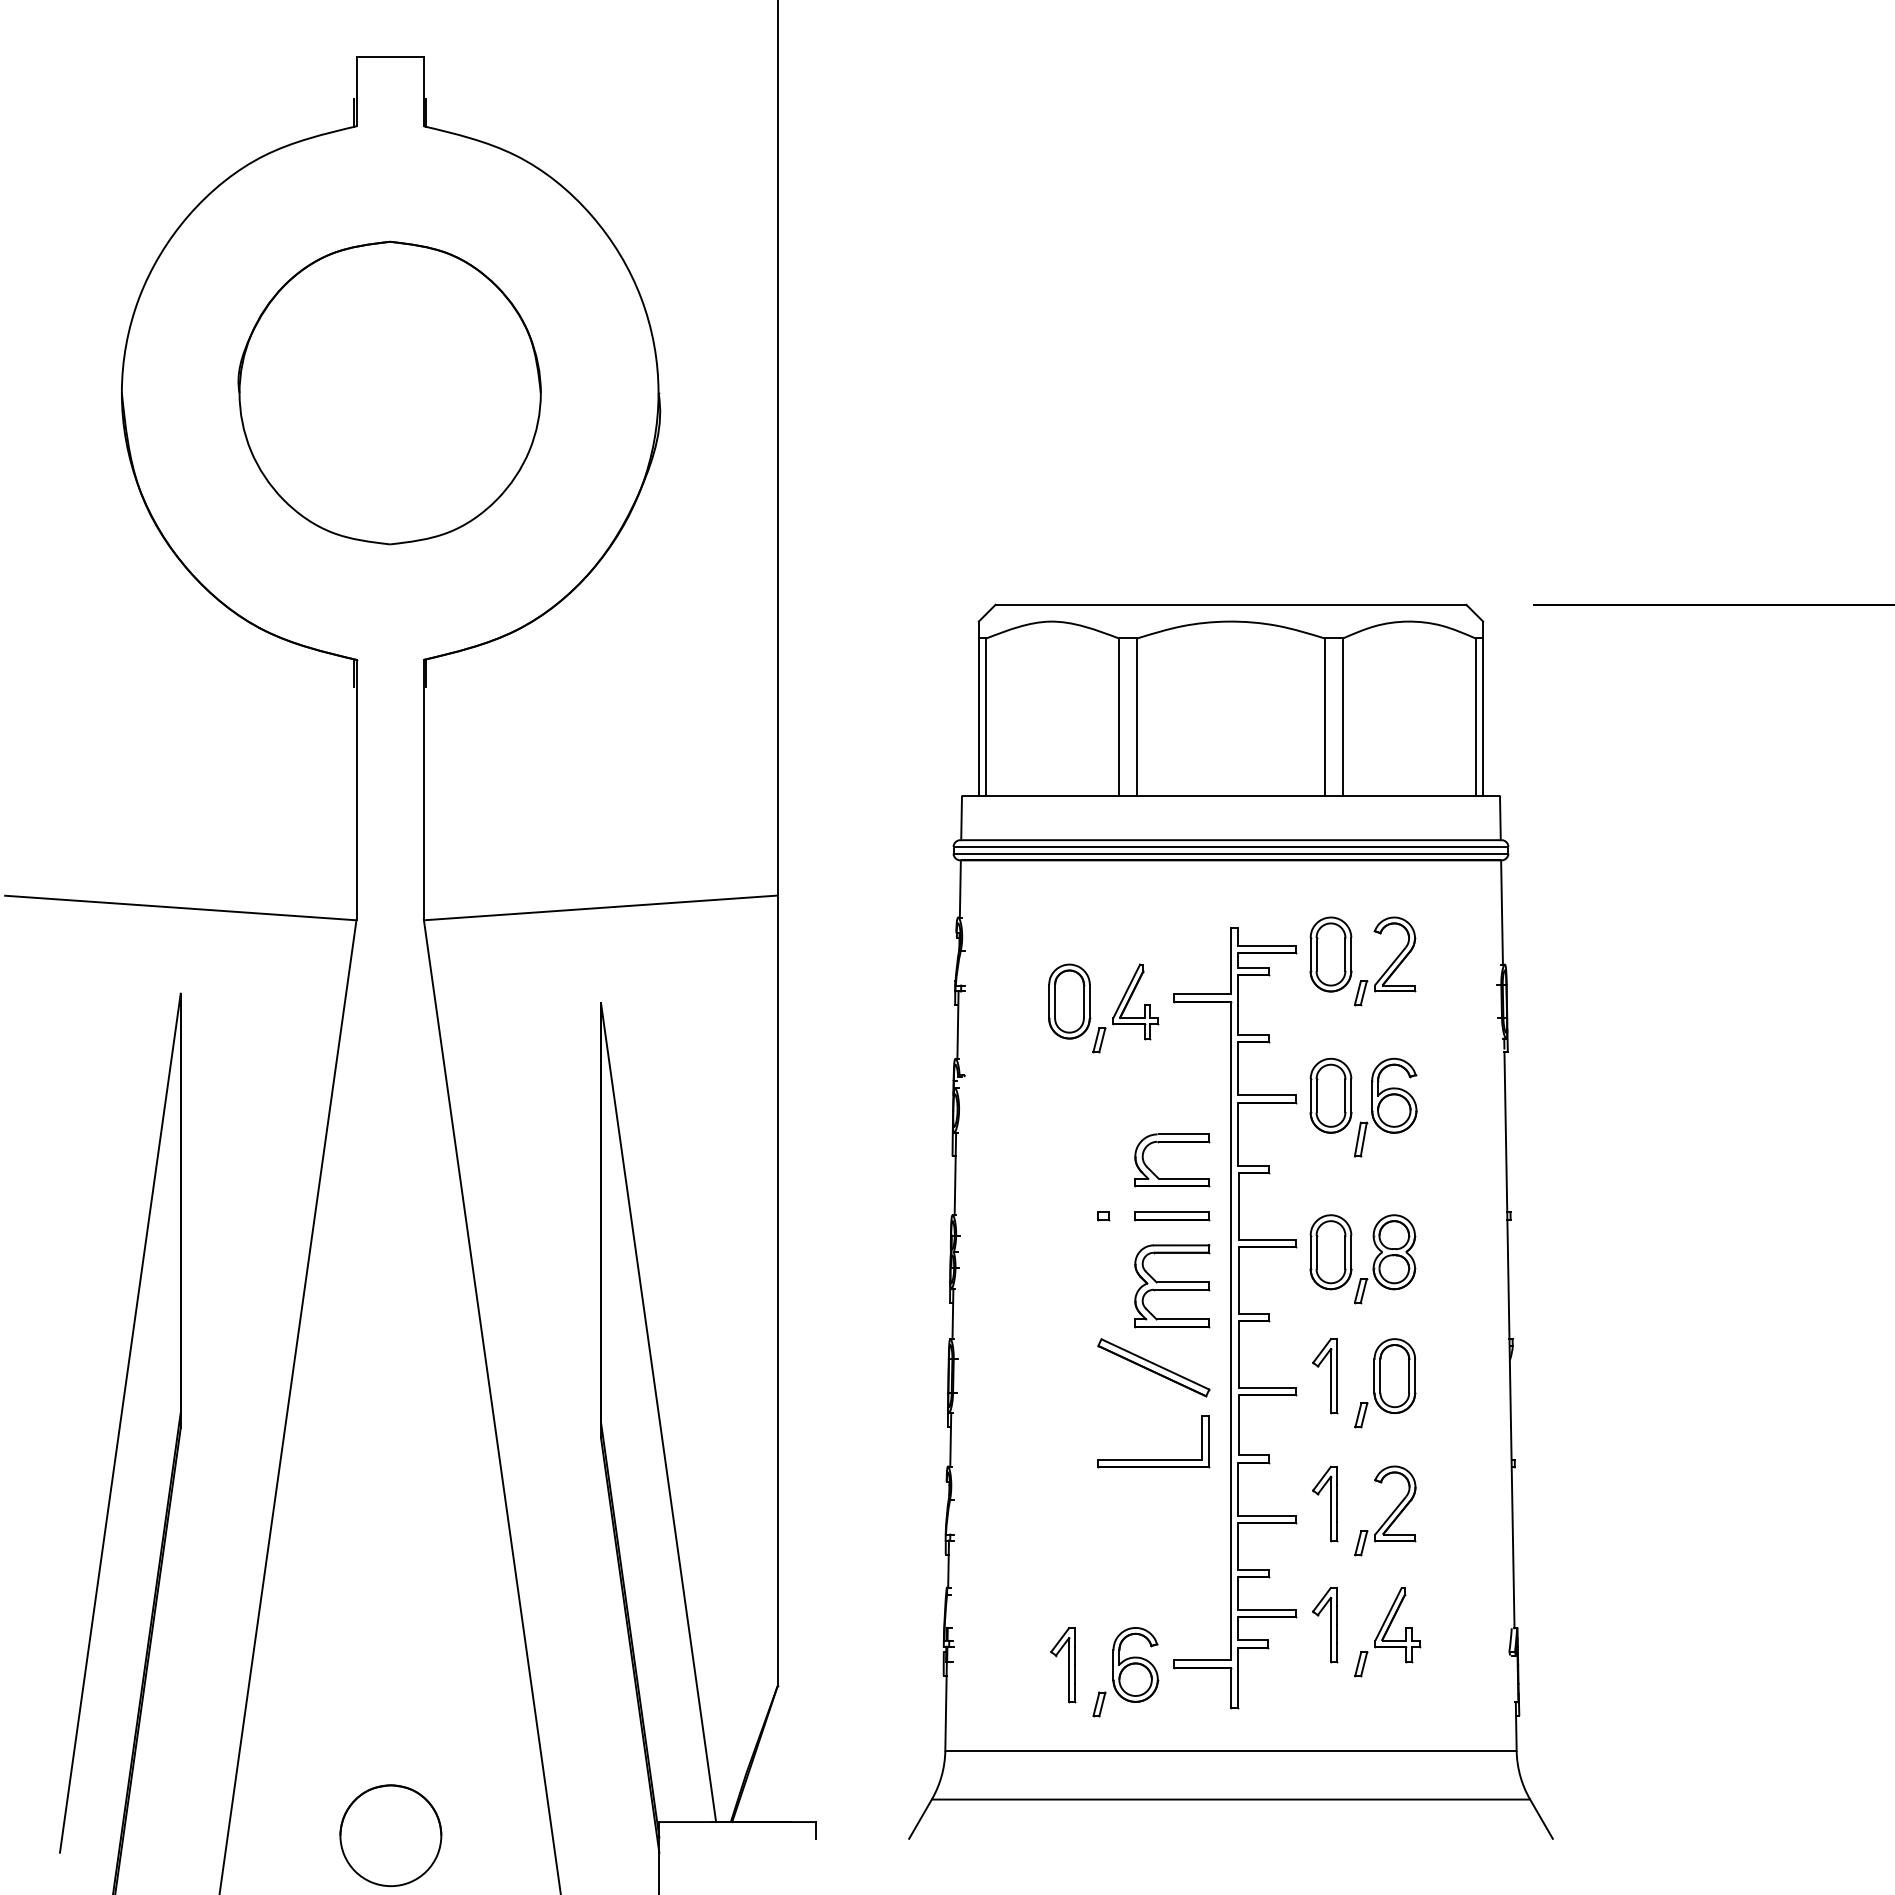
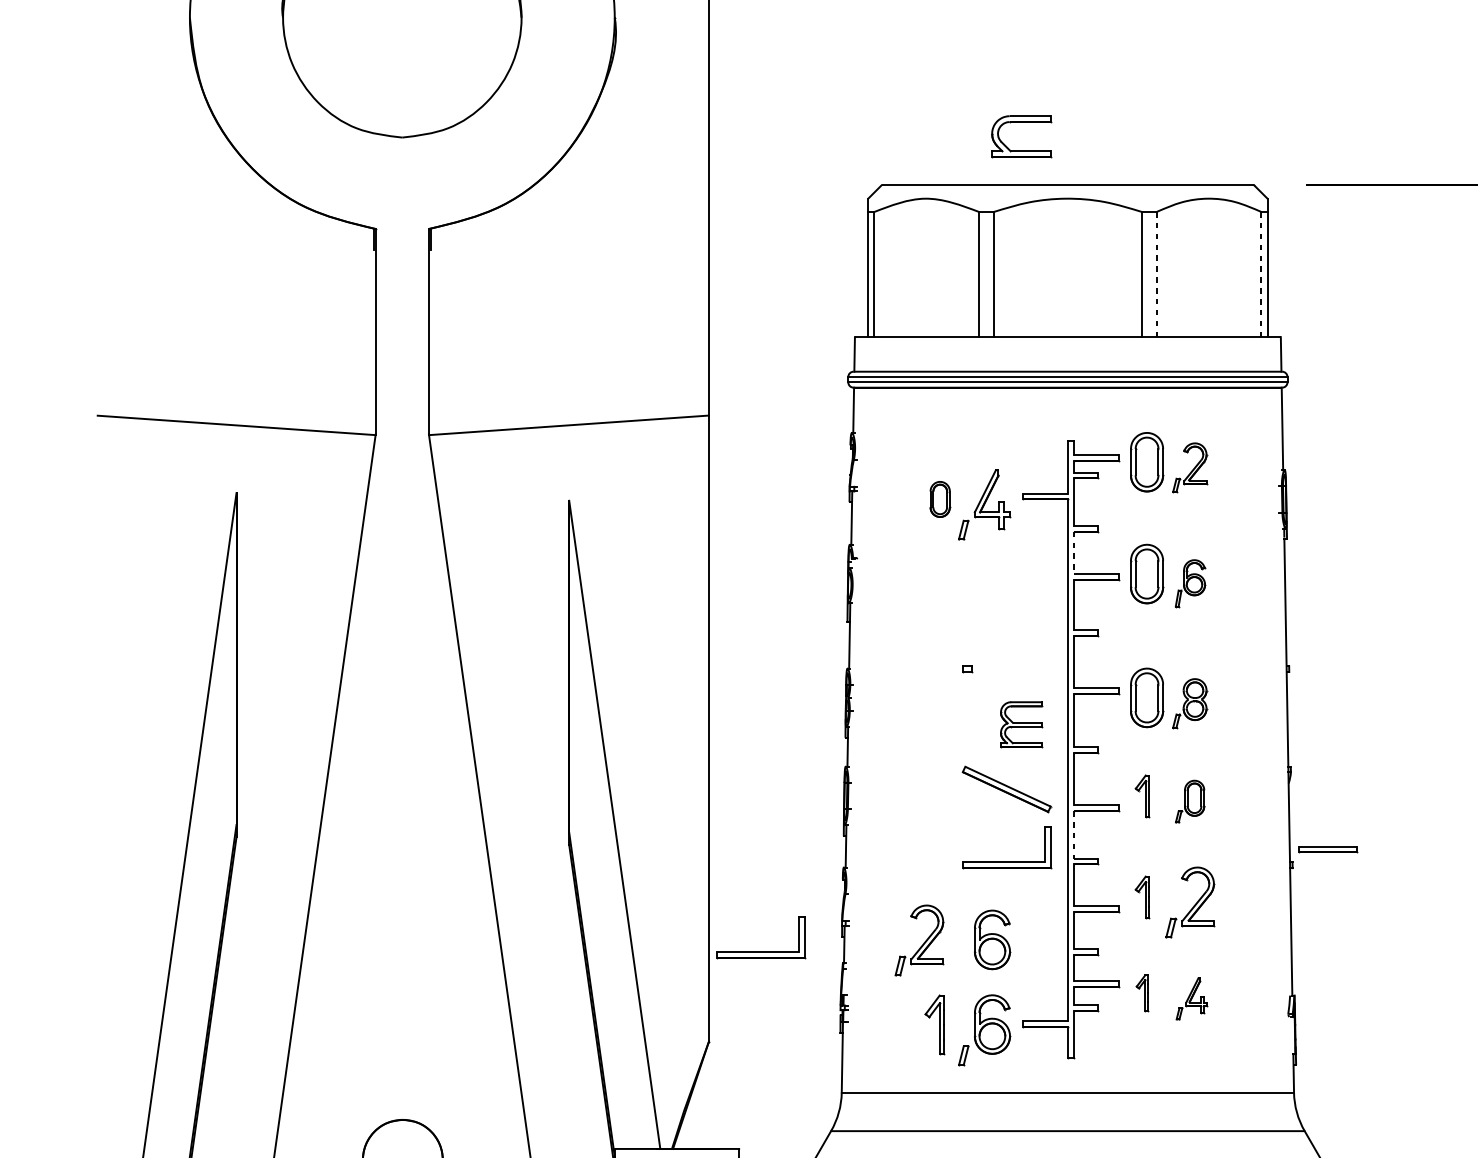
line: (1475, 716) -> (1261, 273), solid -> dashed
line: (1343, 717) -> (1156, 274), solid -> dashed
part: (1385, 961) -> (1190, 467), size x0.7
part: (1069, 1001) -> (940, 499), size x0.6
line: (1238, 1068) -> (1073, 552), solid -> dashed
part: (1385, 1107) -> (1190, 583), size x0.6
part: (1172, 1142) -> (1021, 122), moved
part: (1172, 1216) -> (1327, 850), moved
part: (1385, 1259) -> (1190, 703), size x0.7
part: (1172, 1286) -> (1021, 725), size x0.7
part: (1325, 1376) -> (1142, 796), size x0.7
part: (1385, 1383) -> (1190, 801), size x0.6
line: (1238, 1425) -> (1073, 835), solid -> dashed
part: (1325, 1503) -> (1142, 896), size x0.7
part: (1135, 1557) -> (992, 939), added
part: (1048, 1562) -> (923, 943), added
part: (842, 1572) -> (760, 951), added
part: (1325, 1624) -> (1142, 992), size x0.6
part: (1387, 1632) -> (1191, 998), size x0.6

